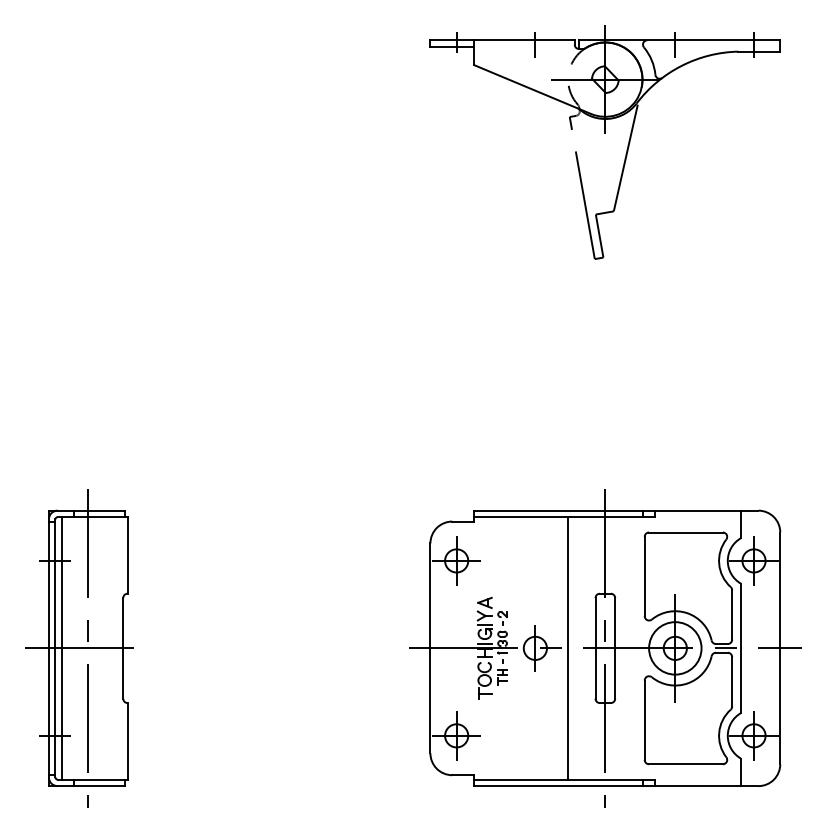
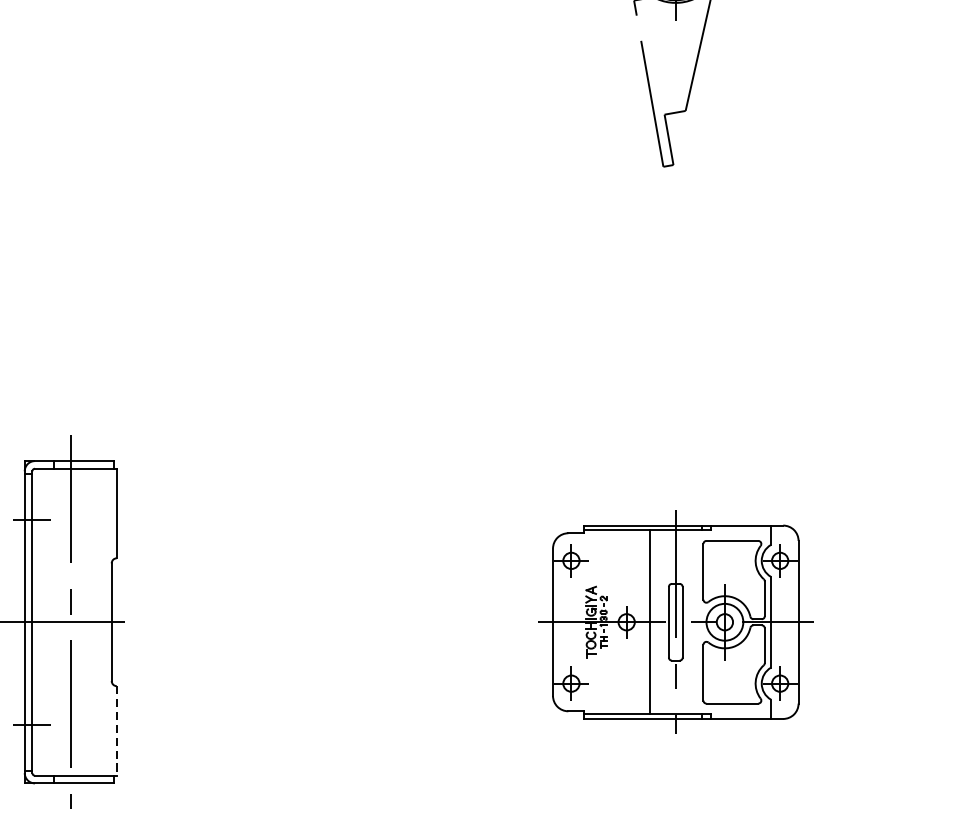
line: (62, 648) -> (40, 622), removed
part: (605, 648) -> (675, 622), size x0.6
line: (127, 741) -> (116, 731), solid -> dashed

